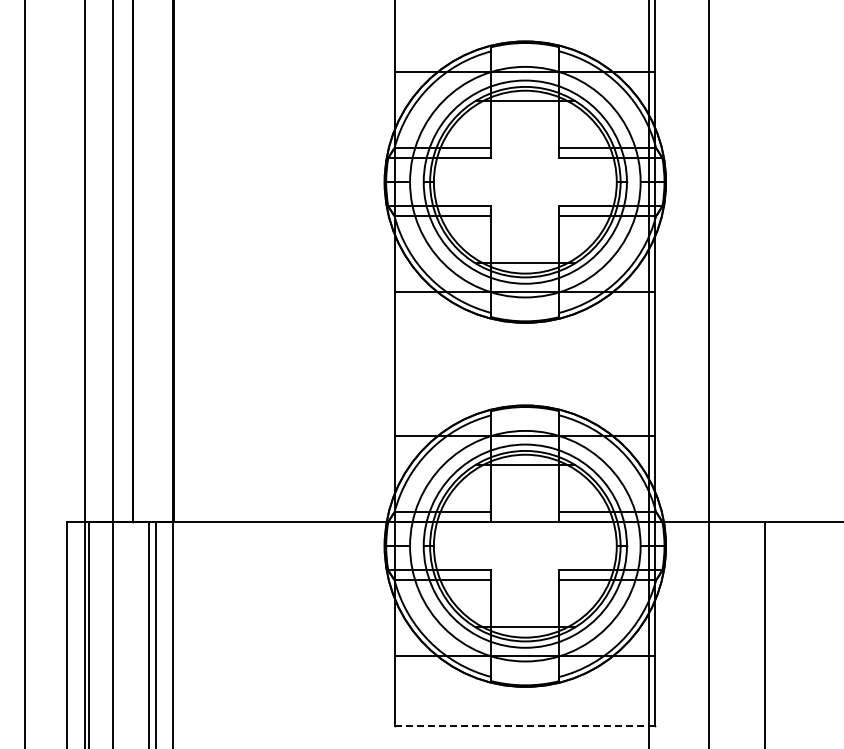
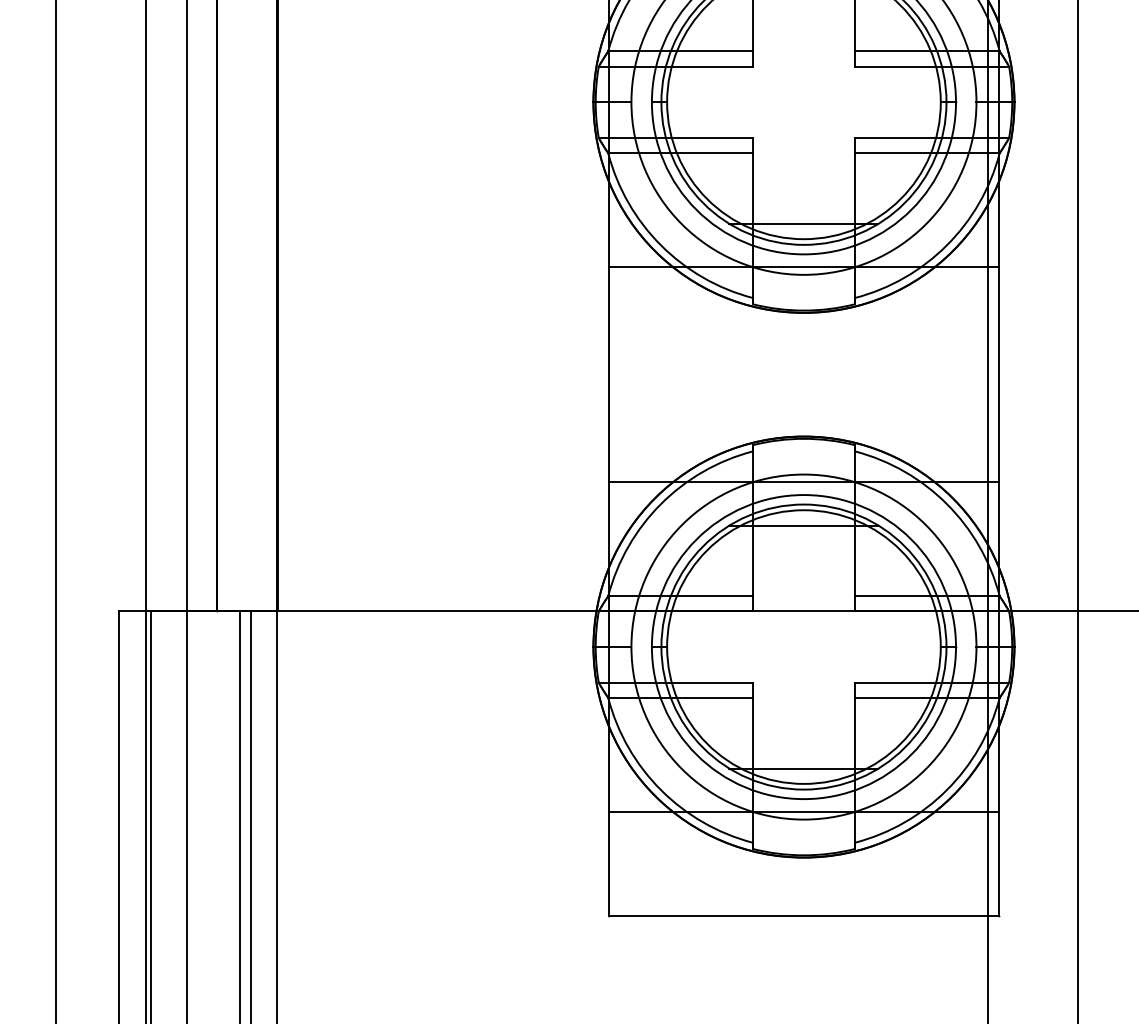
line: (525, 726) -> (804, 916), dashed -> solid

